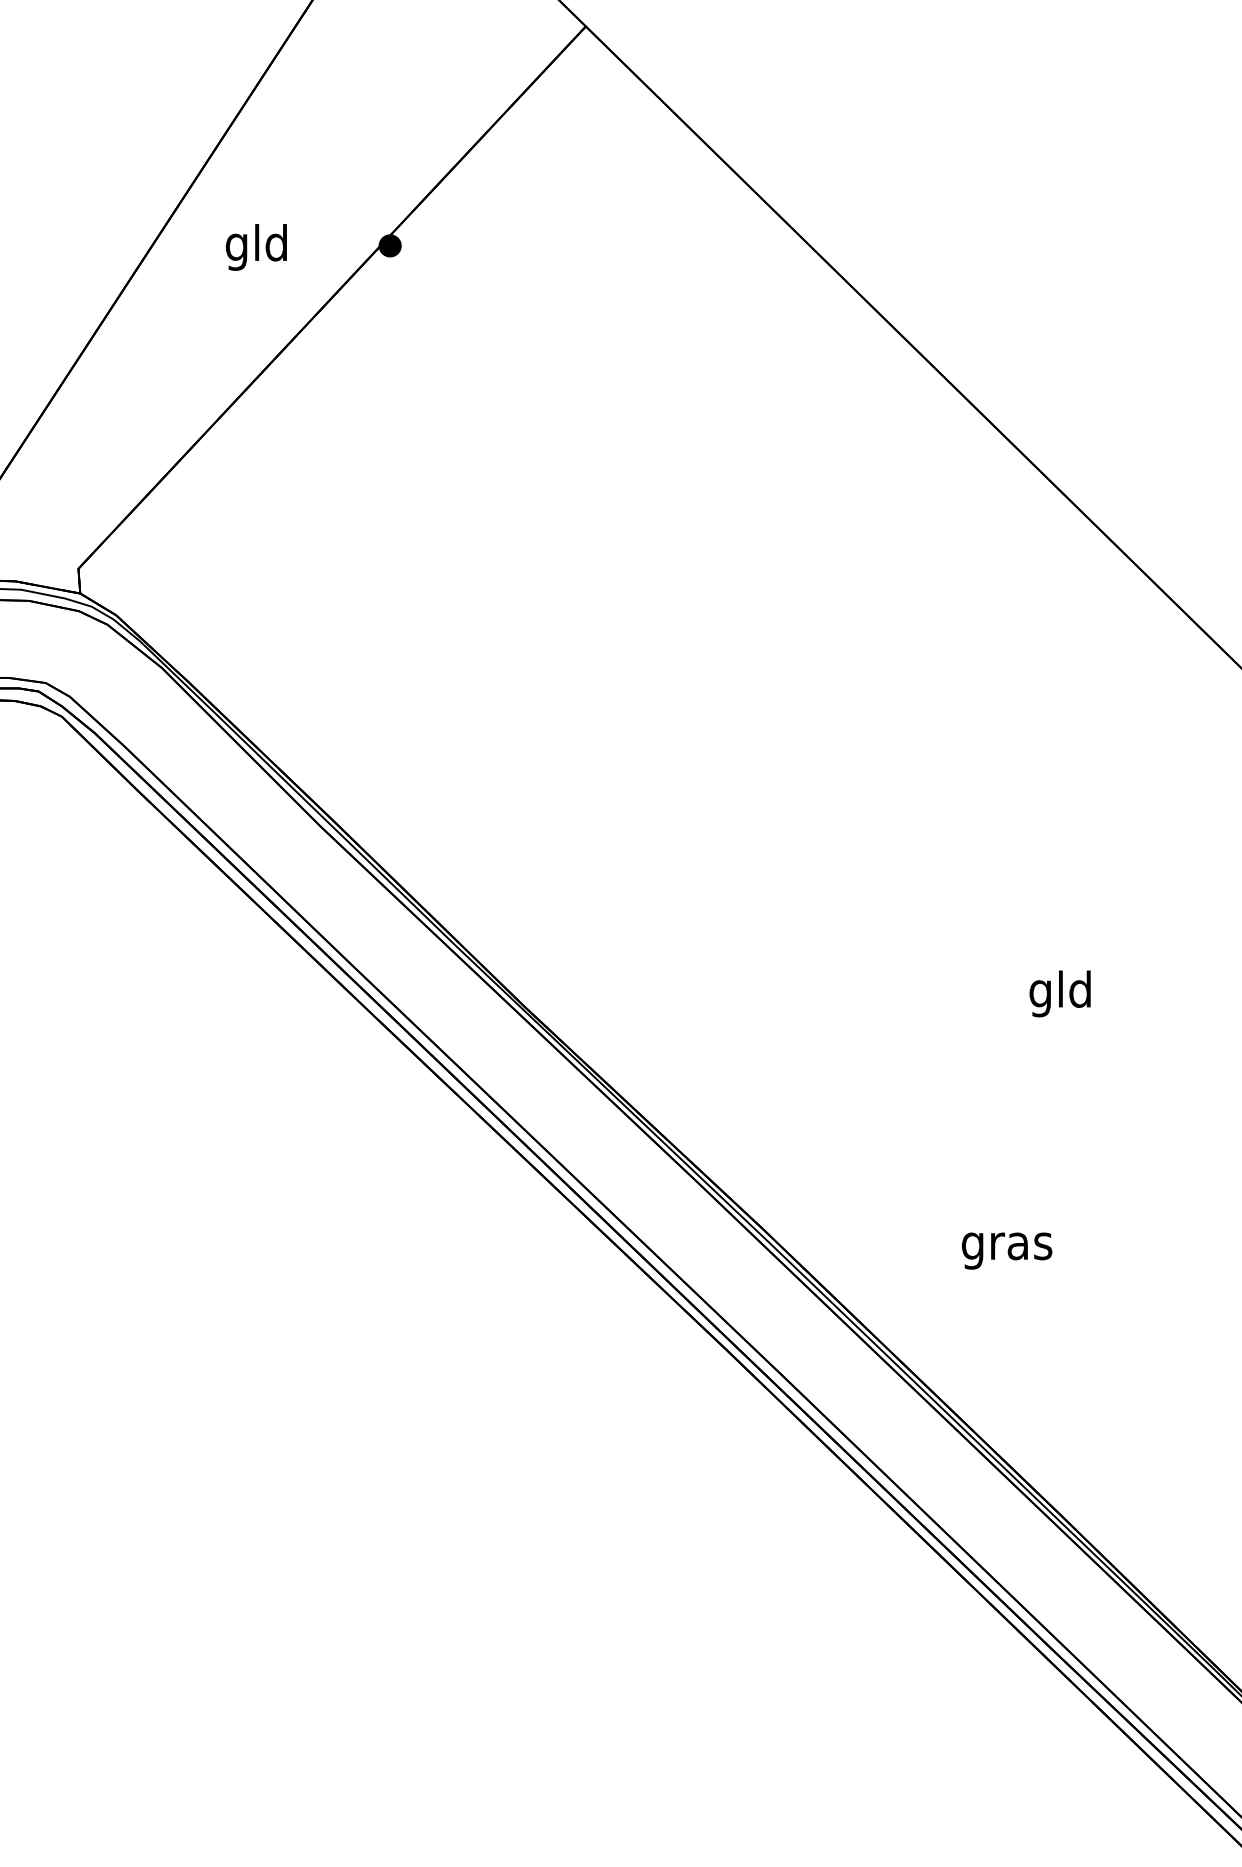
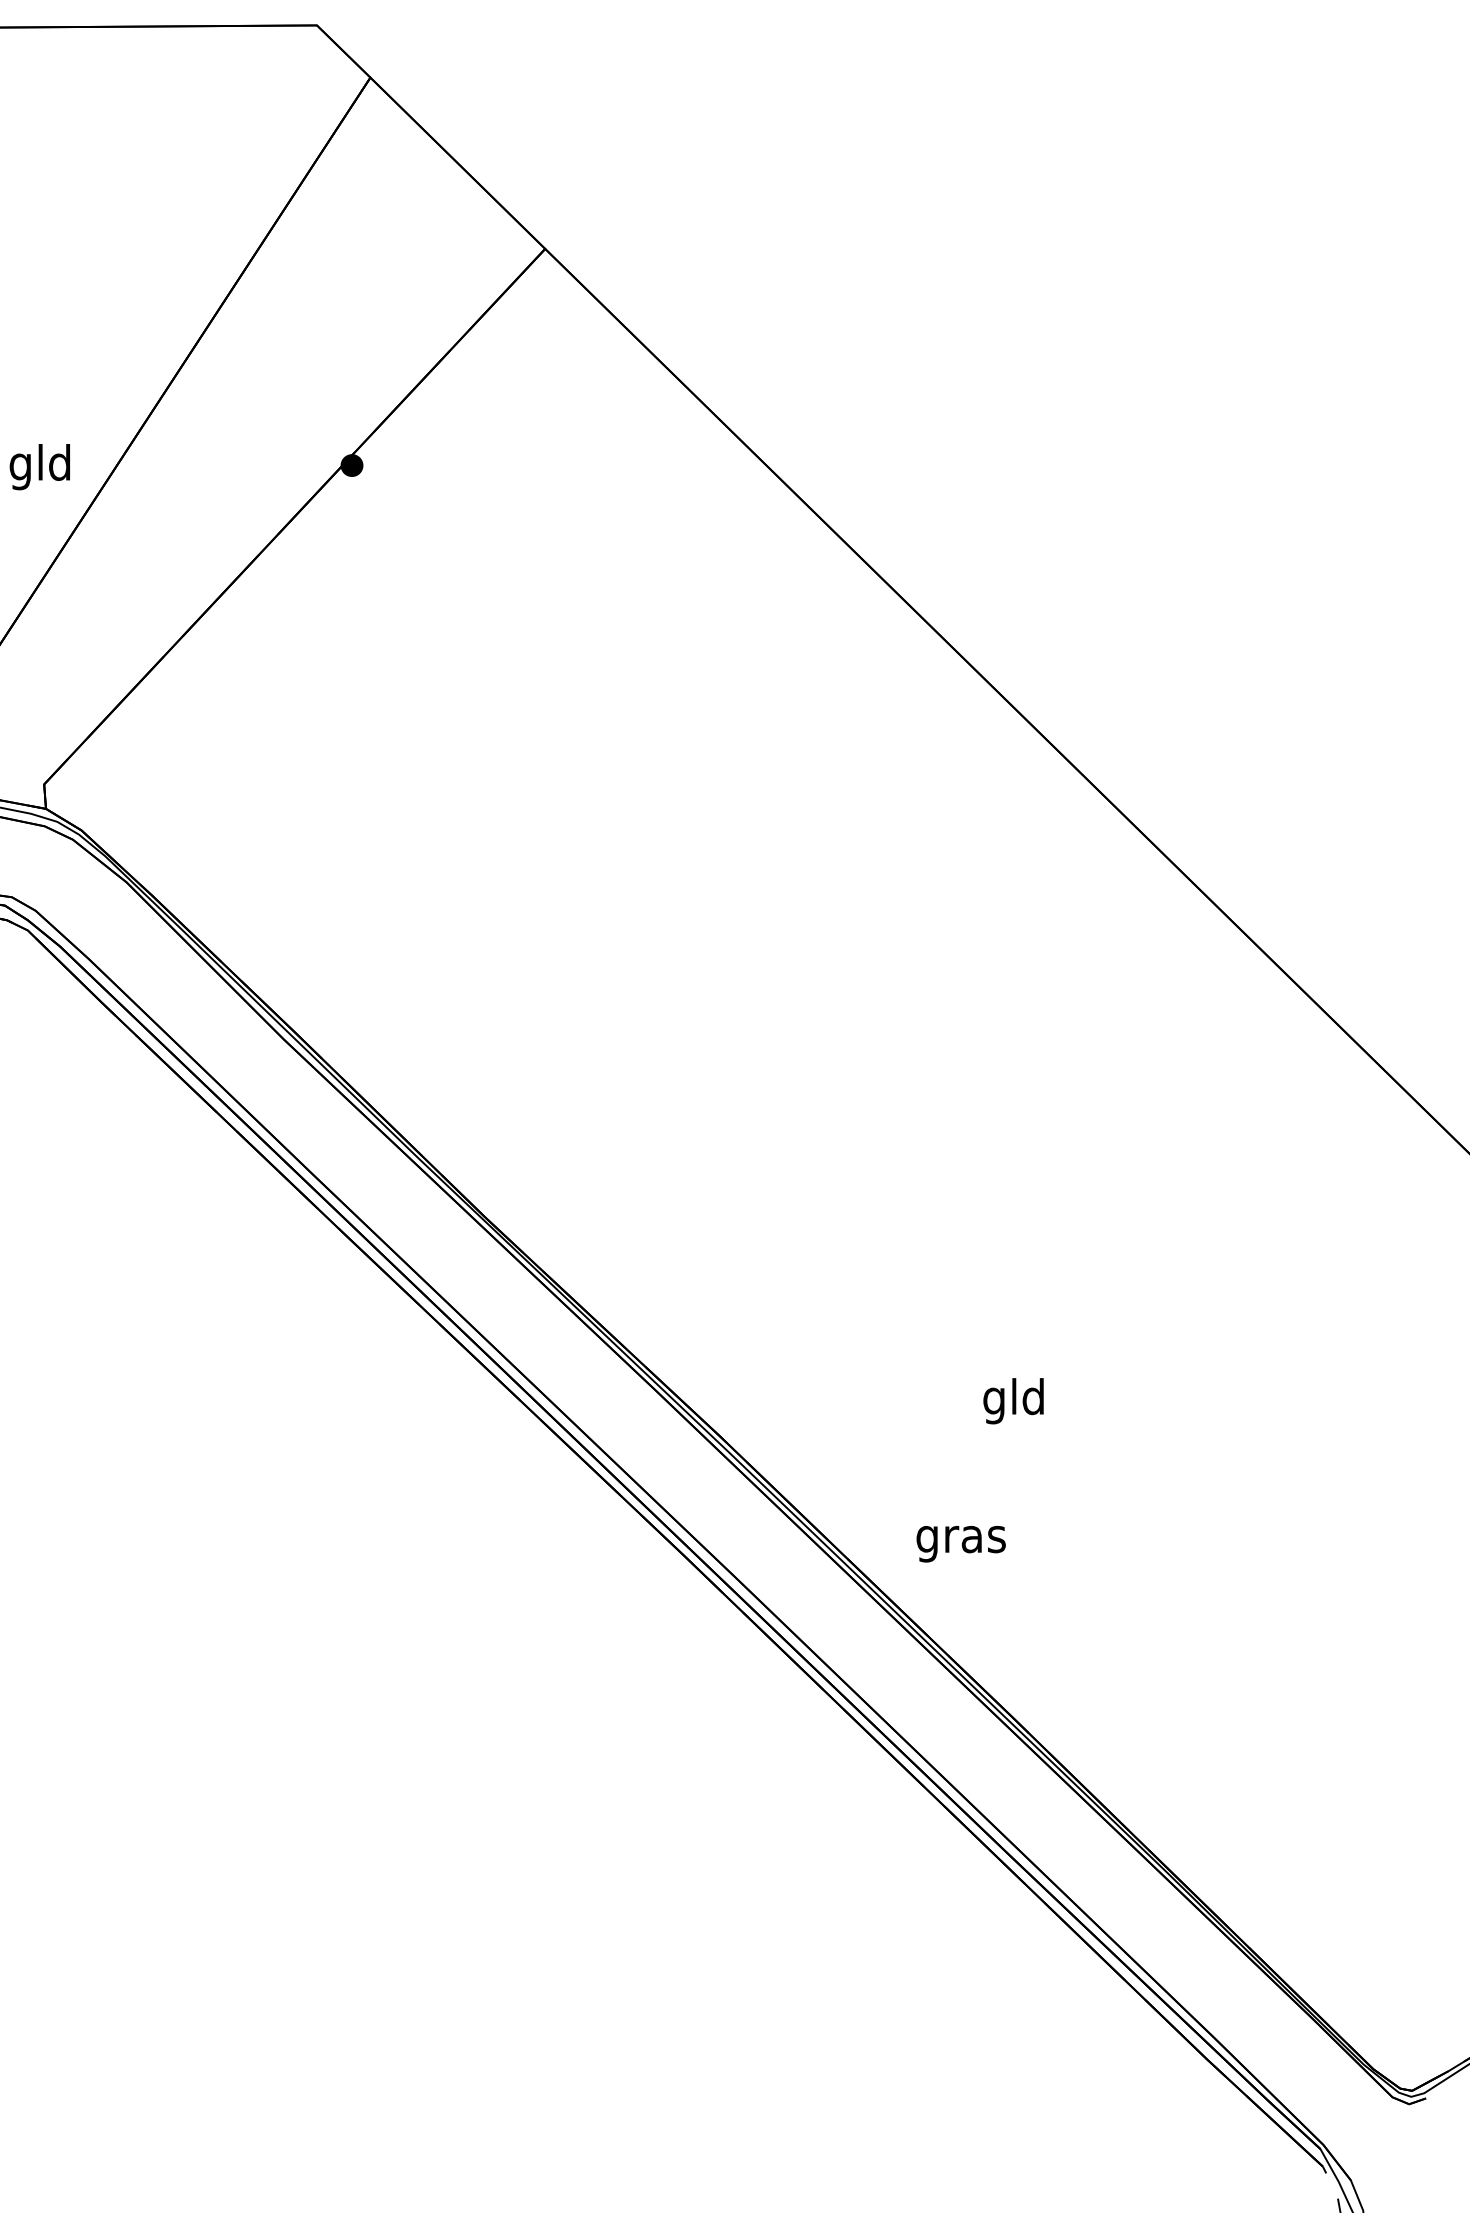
text: (255, 247) -> (39, 467), moved
text: (1060, 994) -> (1013, 1401), moved
text: (1006, 1251) -> (960, 1544), moved

